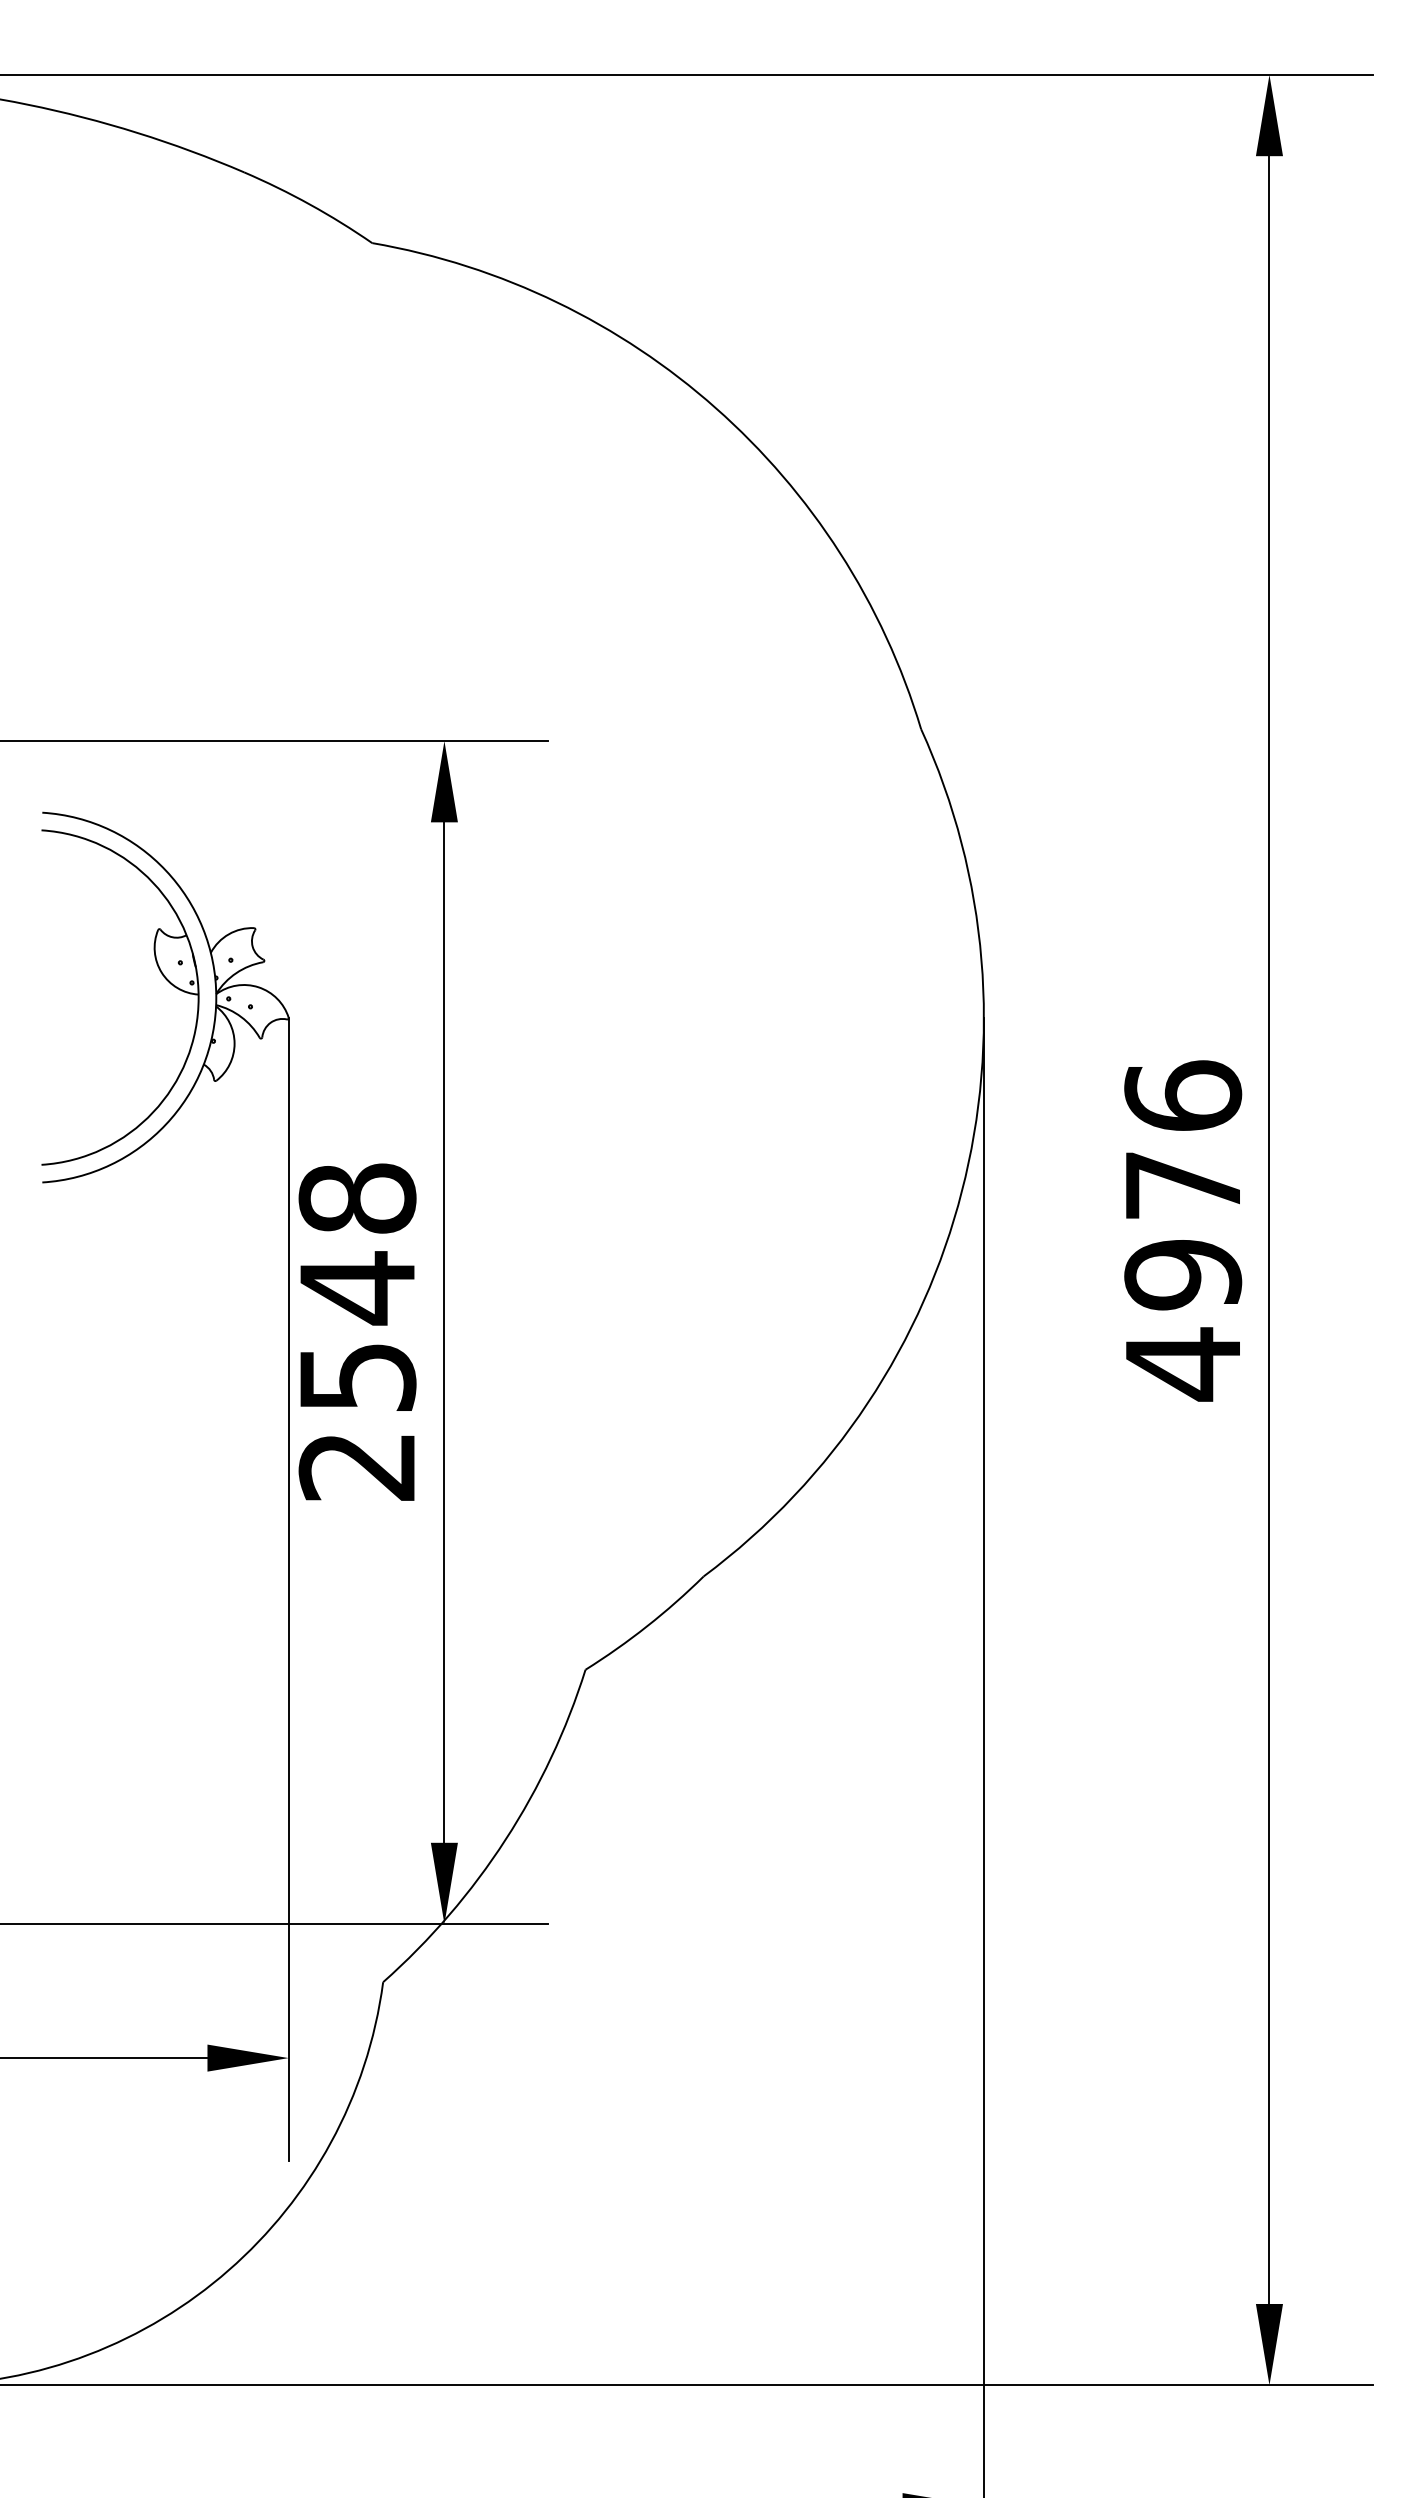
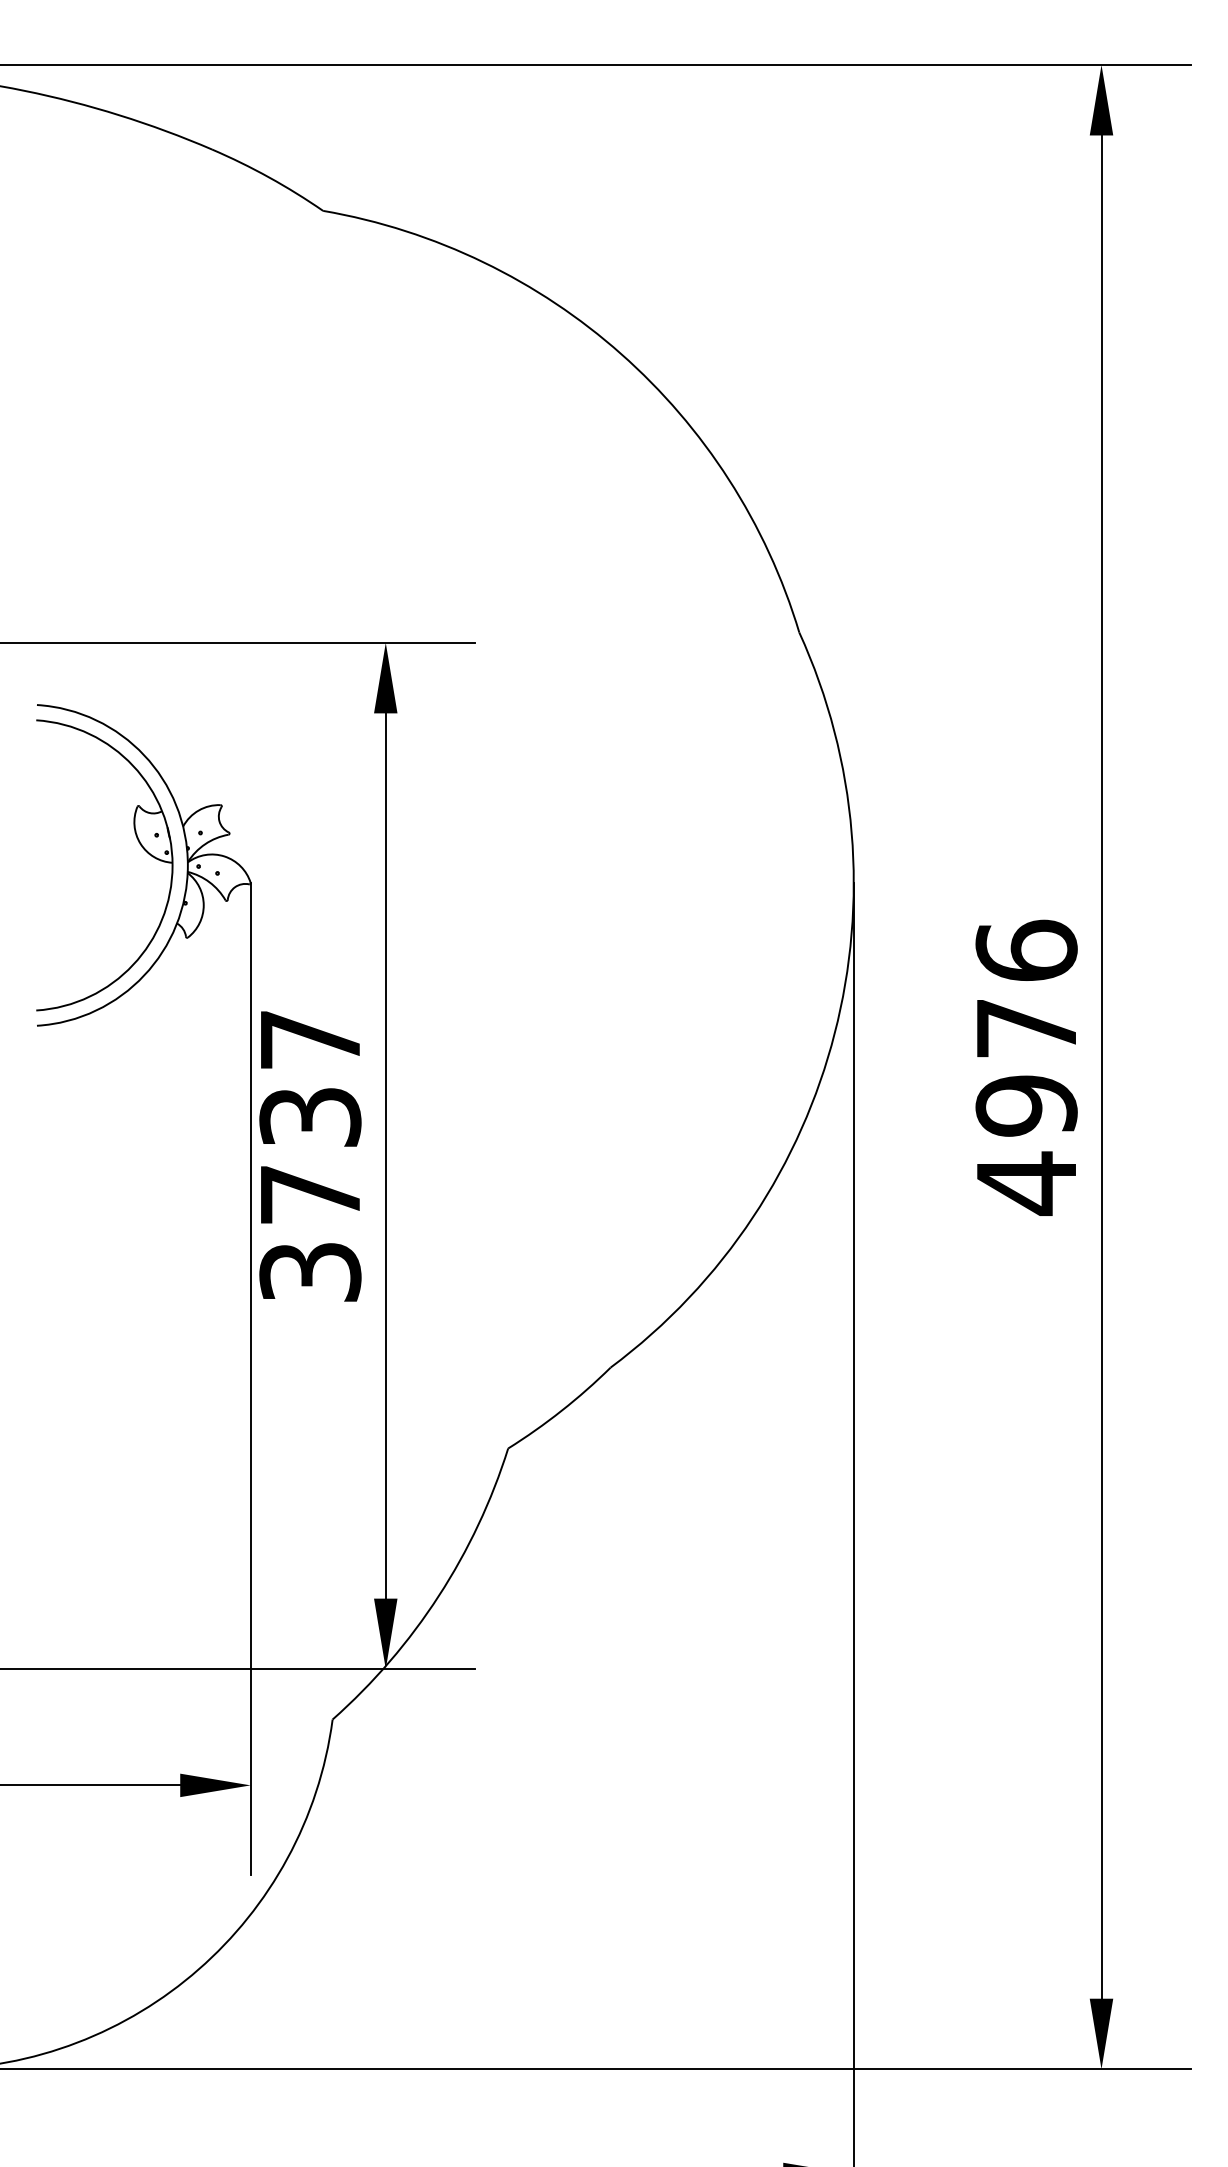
text: (357, 1331) -> (310, 1155), 2548 -> 3737

